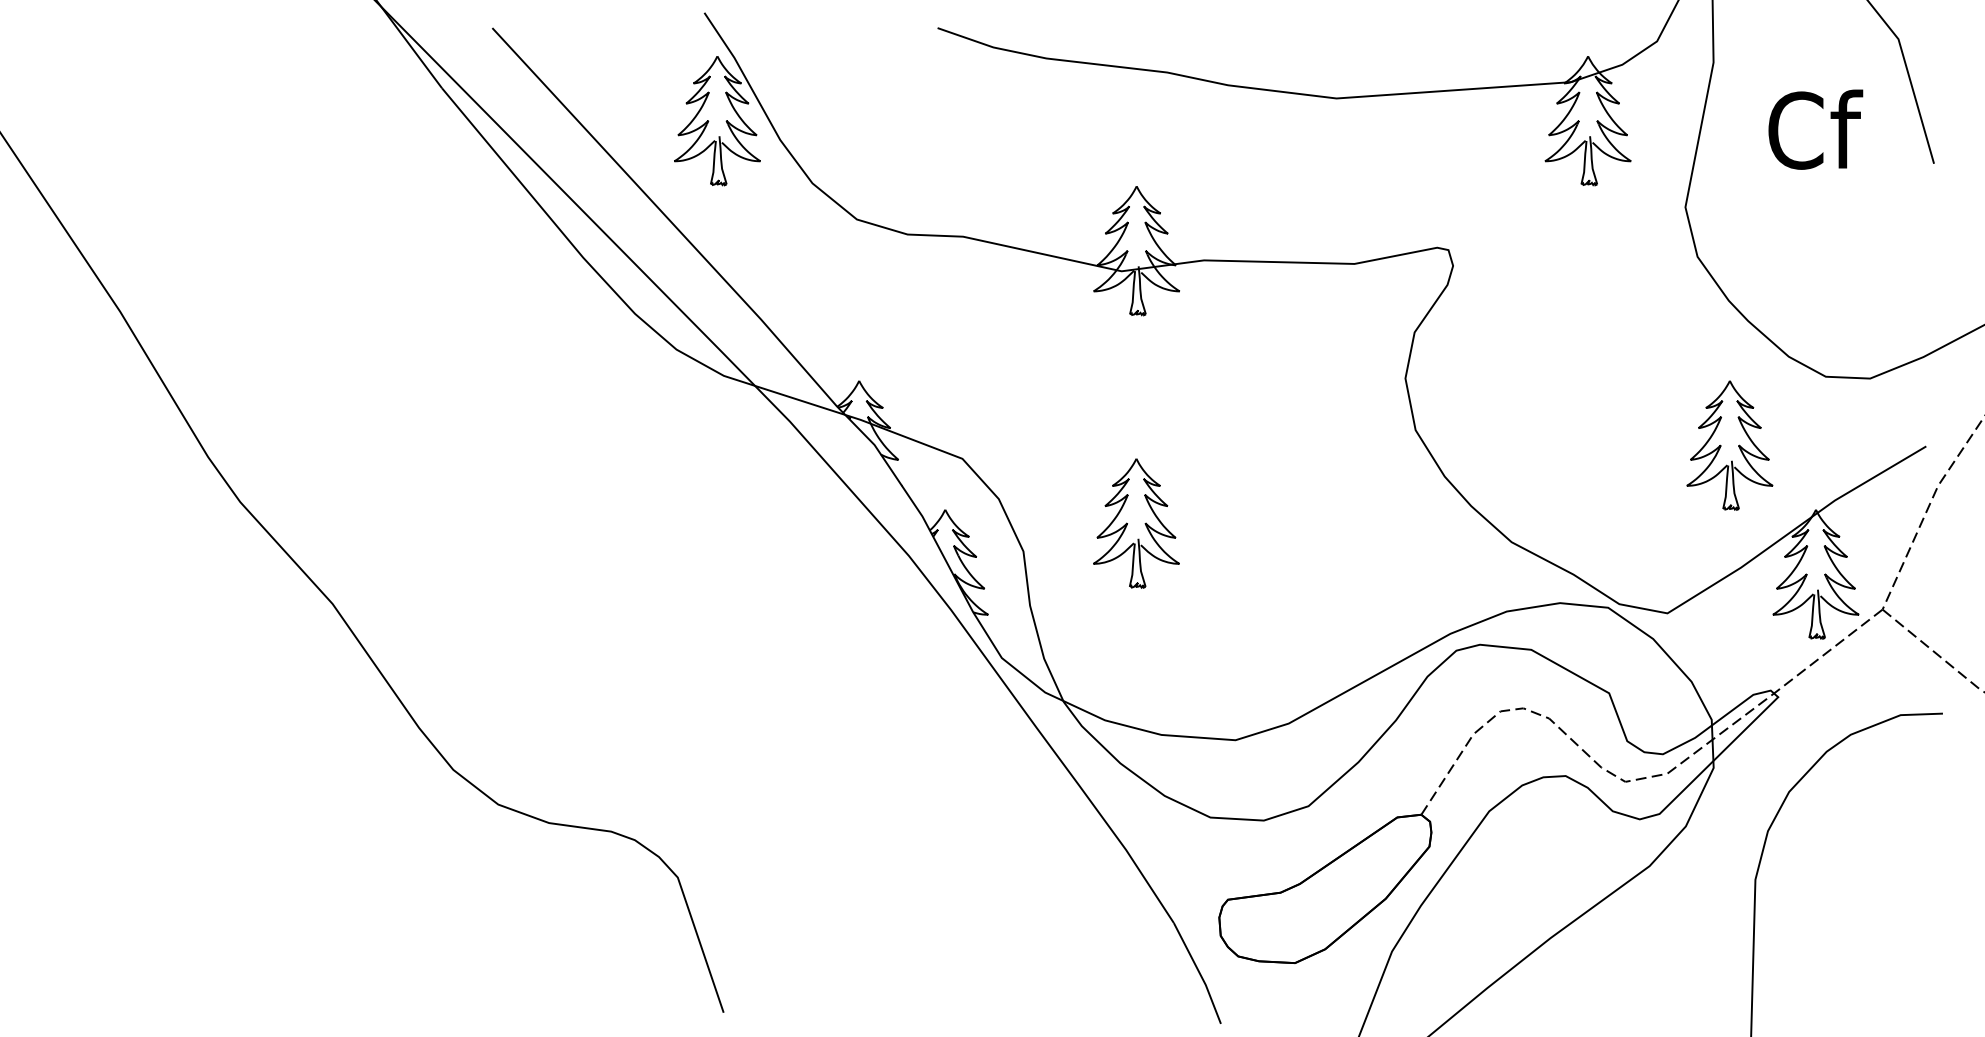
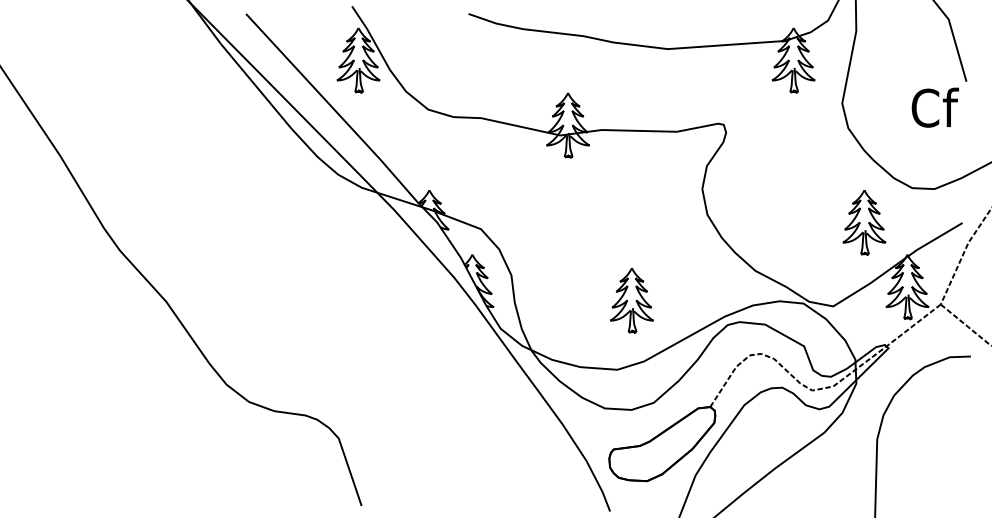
text: (1813, 129) -> (934, 107), moved
part: (1135, 523) -> (631, 300), moved

